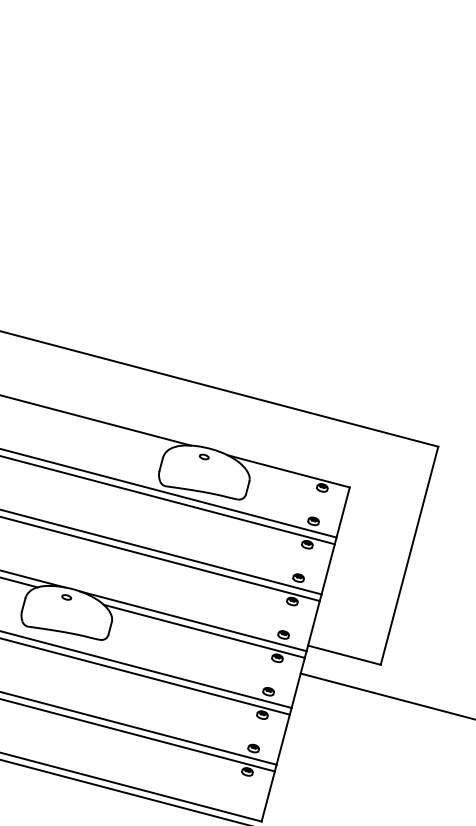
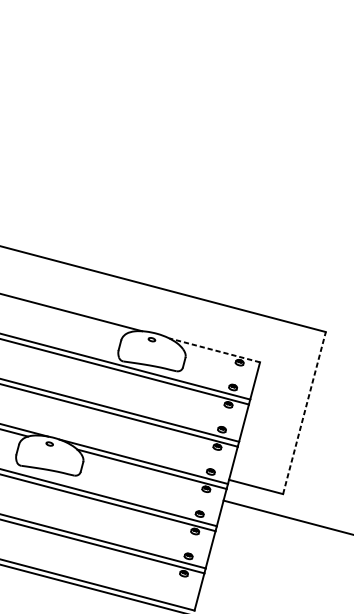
line: (288, 471) -> (214, 350), solid -> dashed
line: (409, 555) -> (304, 412), solid -> dashed

